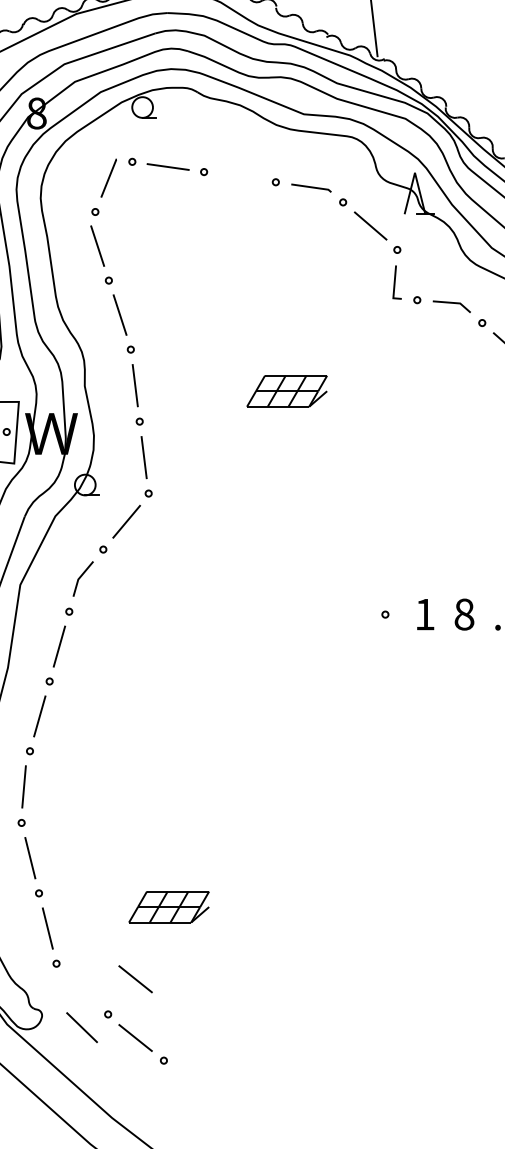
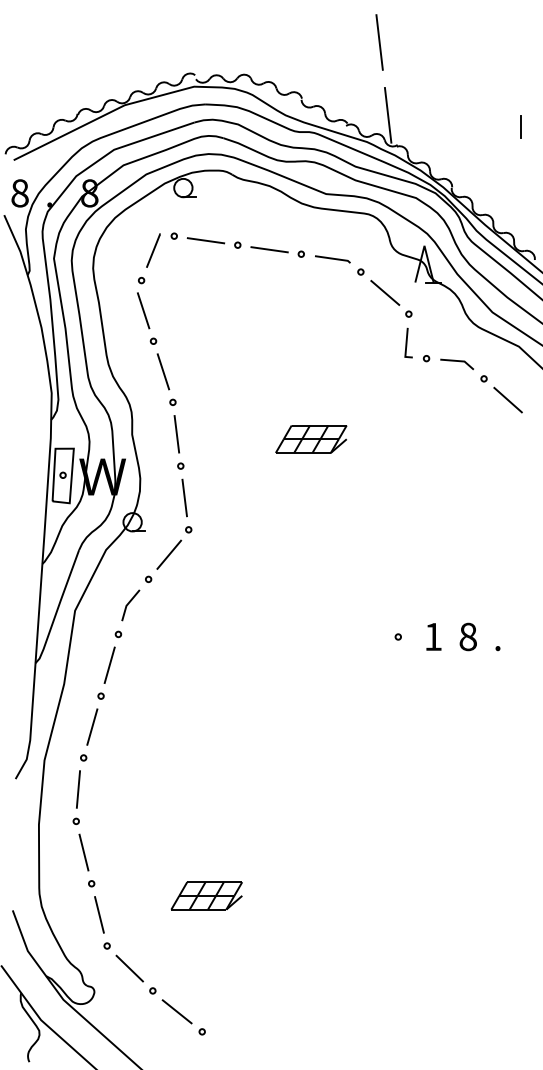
line: (239, 176) -> (269, 249), added
line: (134, 978) -> (176, 959), removed
line: (81, 1027) -> (129, 968), moved

